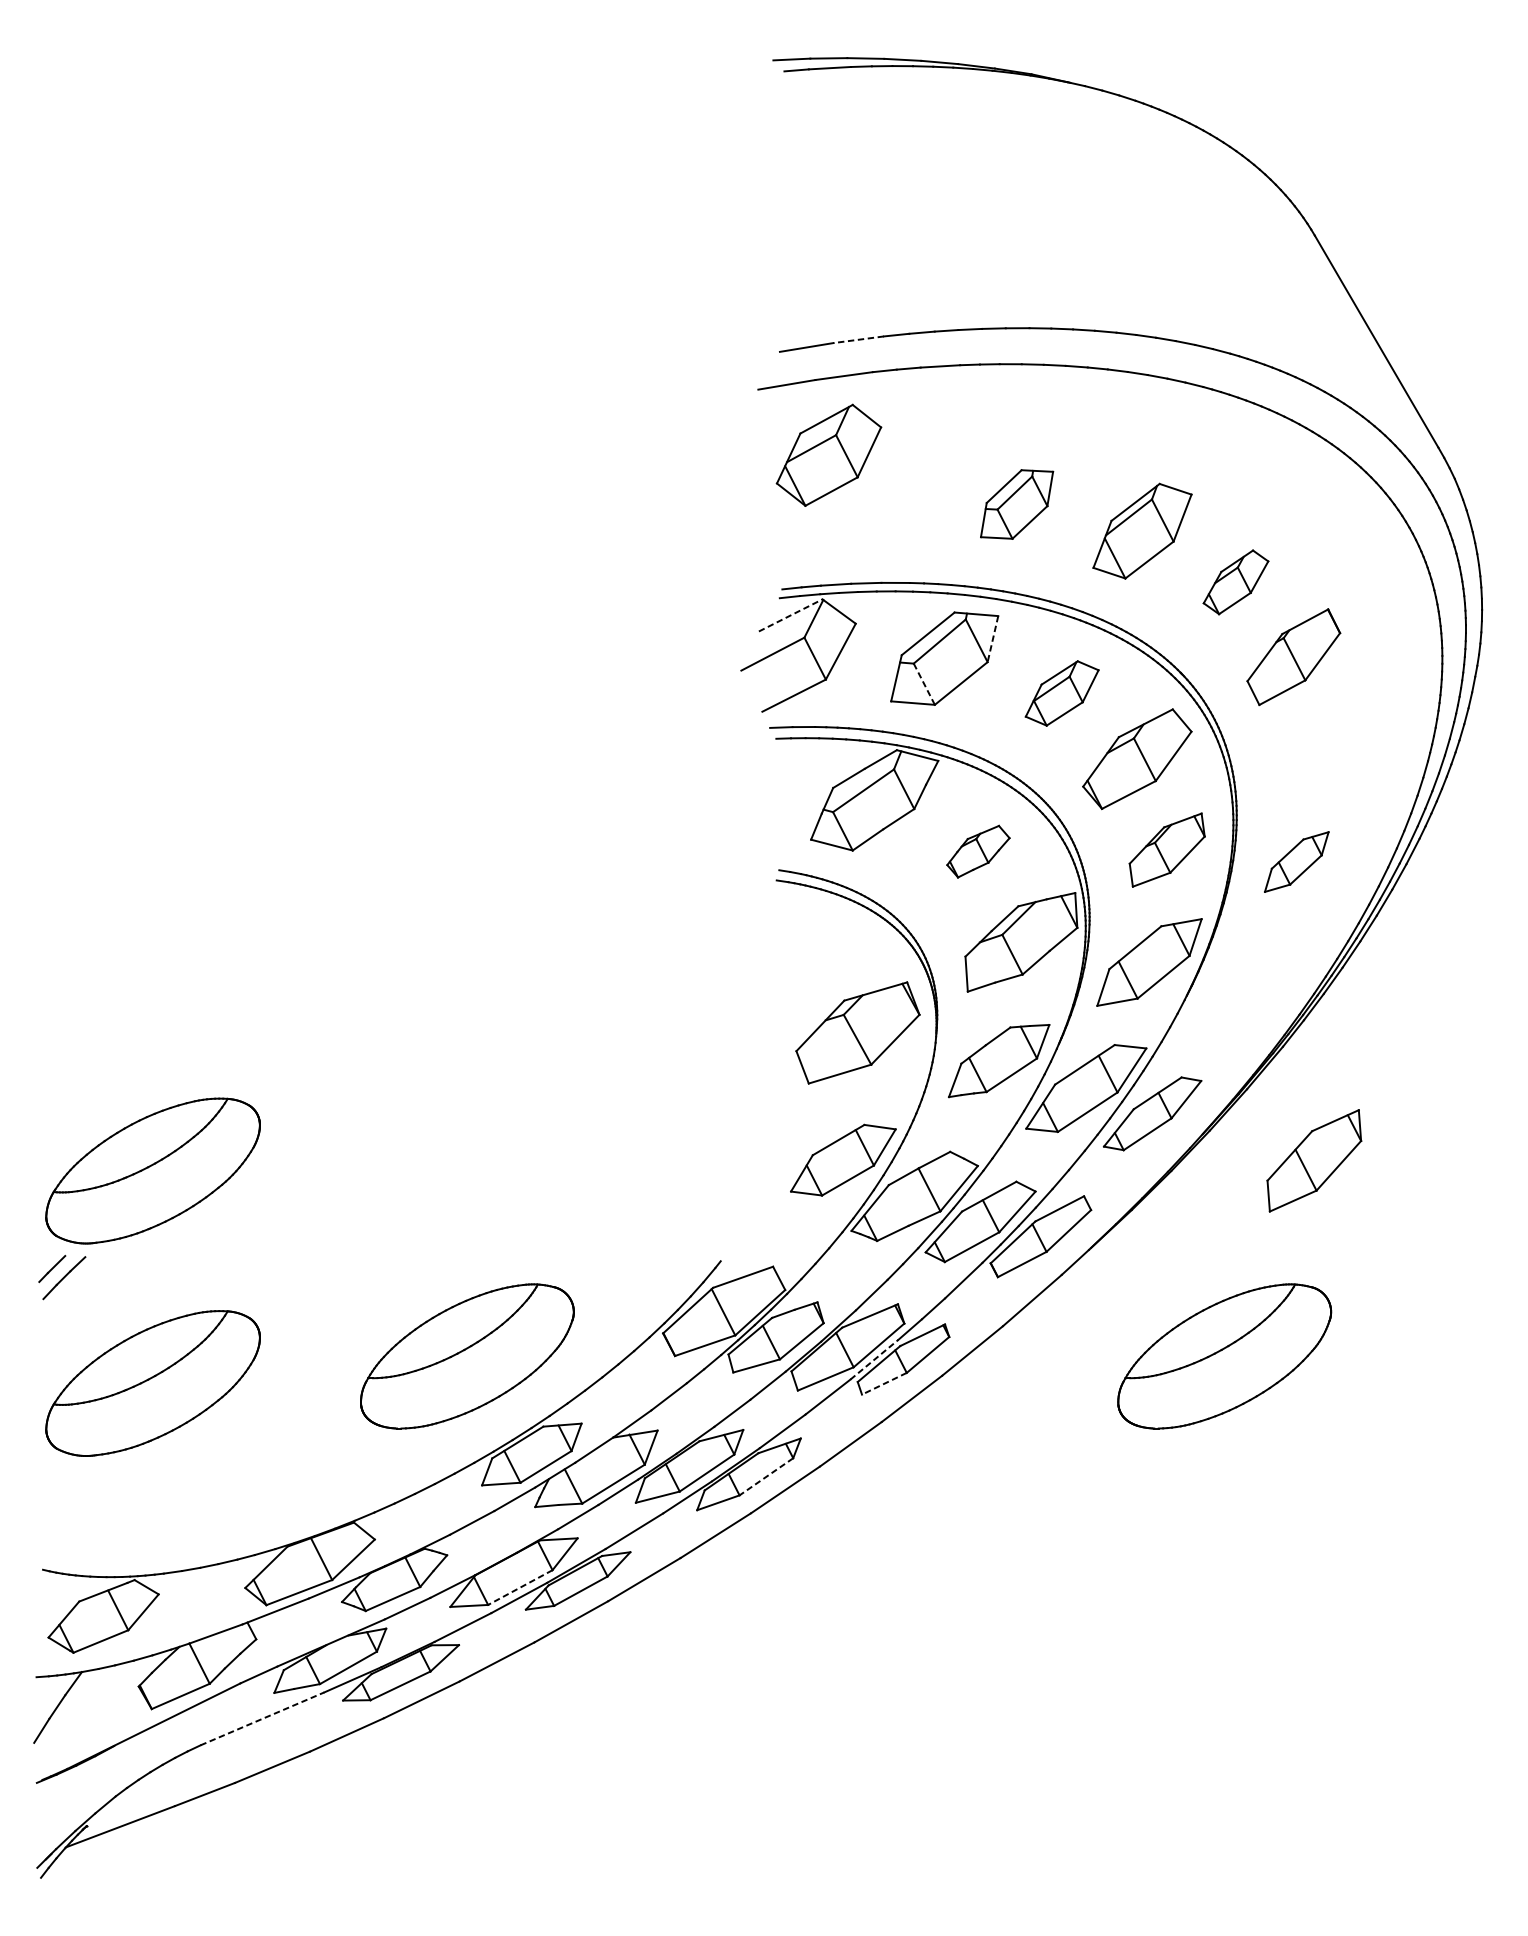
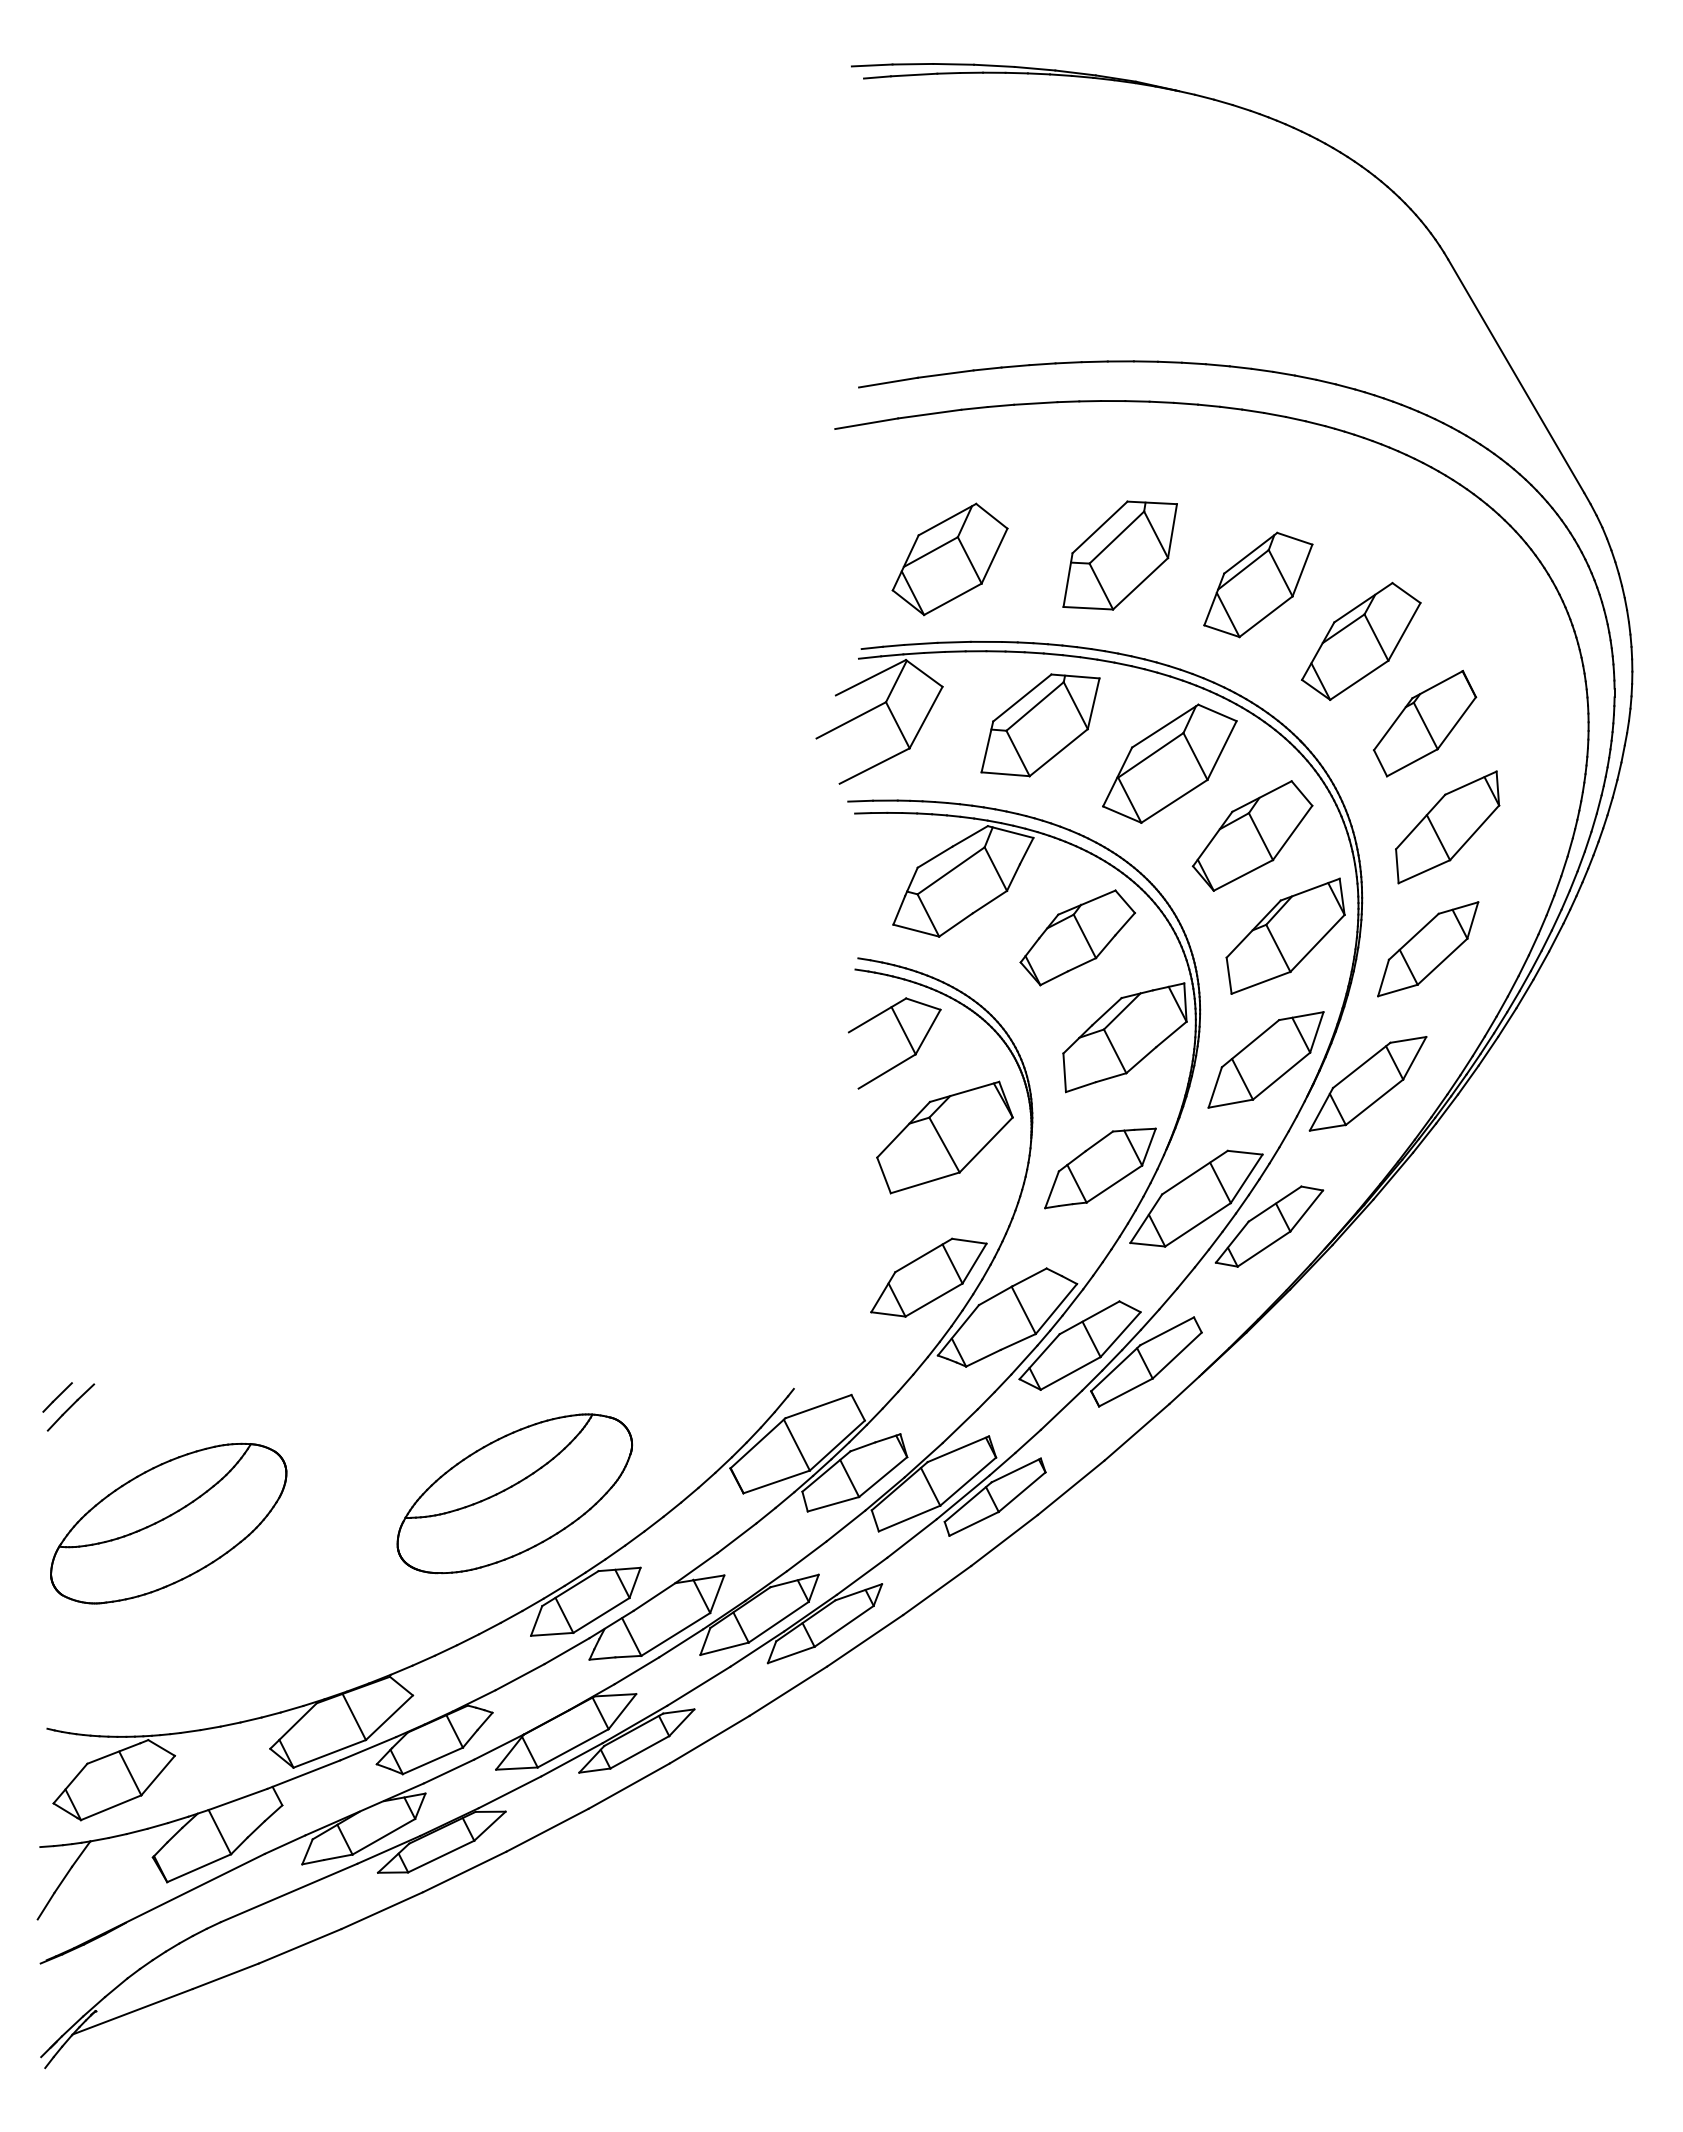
line: (858, 340) -> (945, 374), dashed -> solid
part: (828, 455) -> (949, 559), moved
part: (1016, 504) -> (1119, 555), size x1.43
part: (1236, 581) -> (1361, 640), size x1.67
line: (791, 615) -> (871, 677), dashed -> solid
line: (992, 639) -> (1093, 704), dashed -> solid
line: (924, 684) -> (1018, 753), dashed -> solid
part: (1061, 693) -> (1169, 763), size x1.67
part: (1167, 849) -> (1285, 935), size x1.43
part: (978, 851) -> (1077, 937), size x1.67
part: (1296, 862) -> (1428, 949), size x1.43
part: (823, 943) -> (906, 1038), added
part: (1241, 983) -> (1367, 1083), added
part: (1314, 1160) -> (1447, 827), moved
part: (152, 1170) -> (168, 1289), removed
part: (1224, 1356) -> (1348, 1493), removed
line: (874, 1359) -> (963, 1497), dashed -> solid
line: (883, 1384) -> (973, 1524), dashed -> solid
line: (766, 1476) -> (844, 1626), dashed -> solid
line: (519, 1587) -> (572, 1748), dashed -> solid
line: (262, 1718) -> (289, 1892), dashed -> solid

